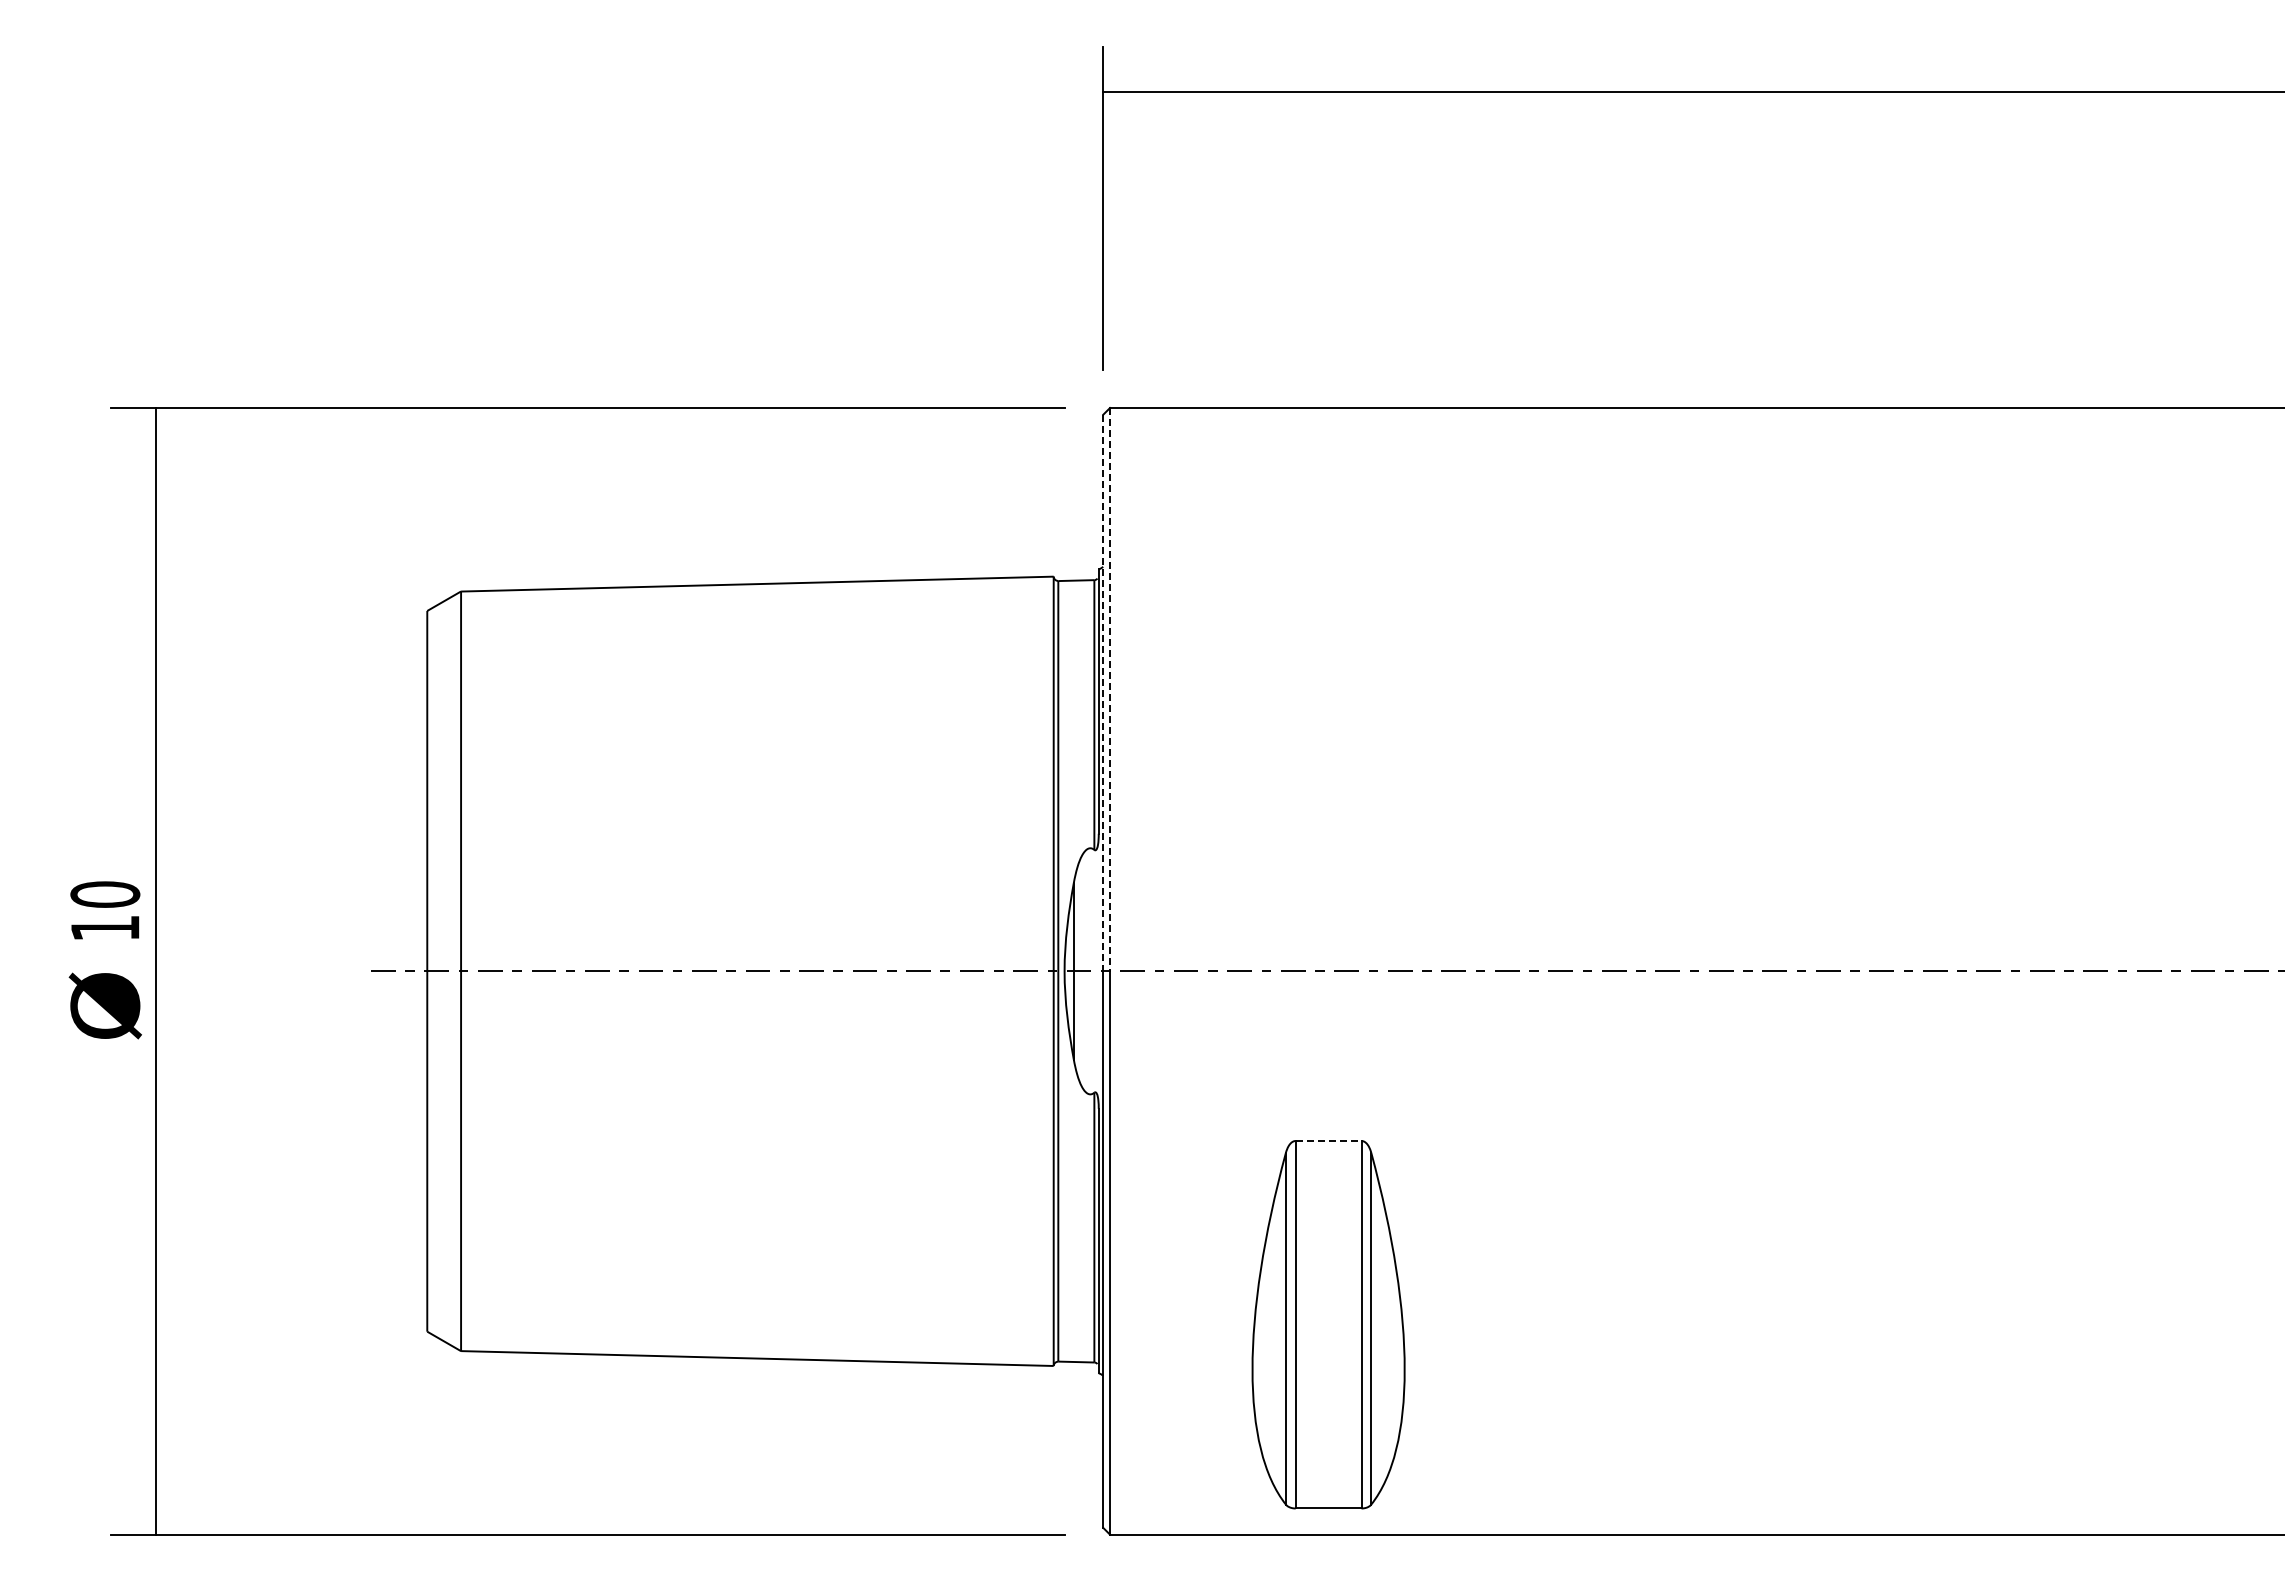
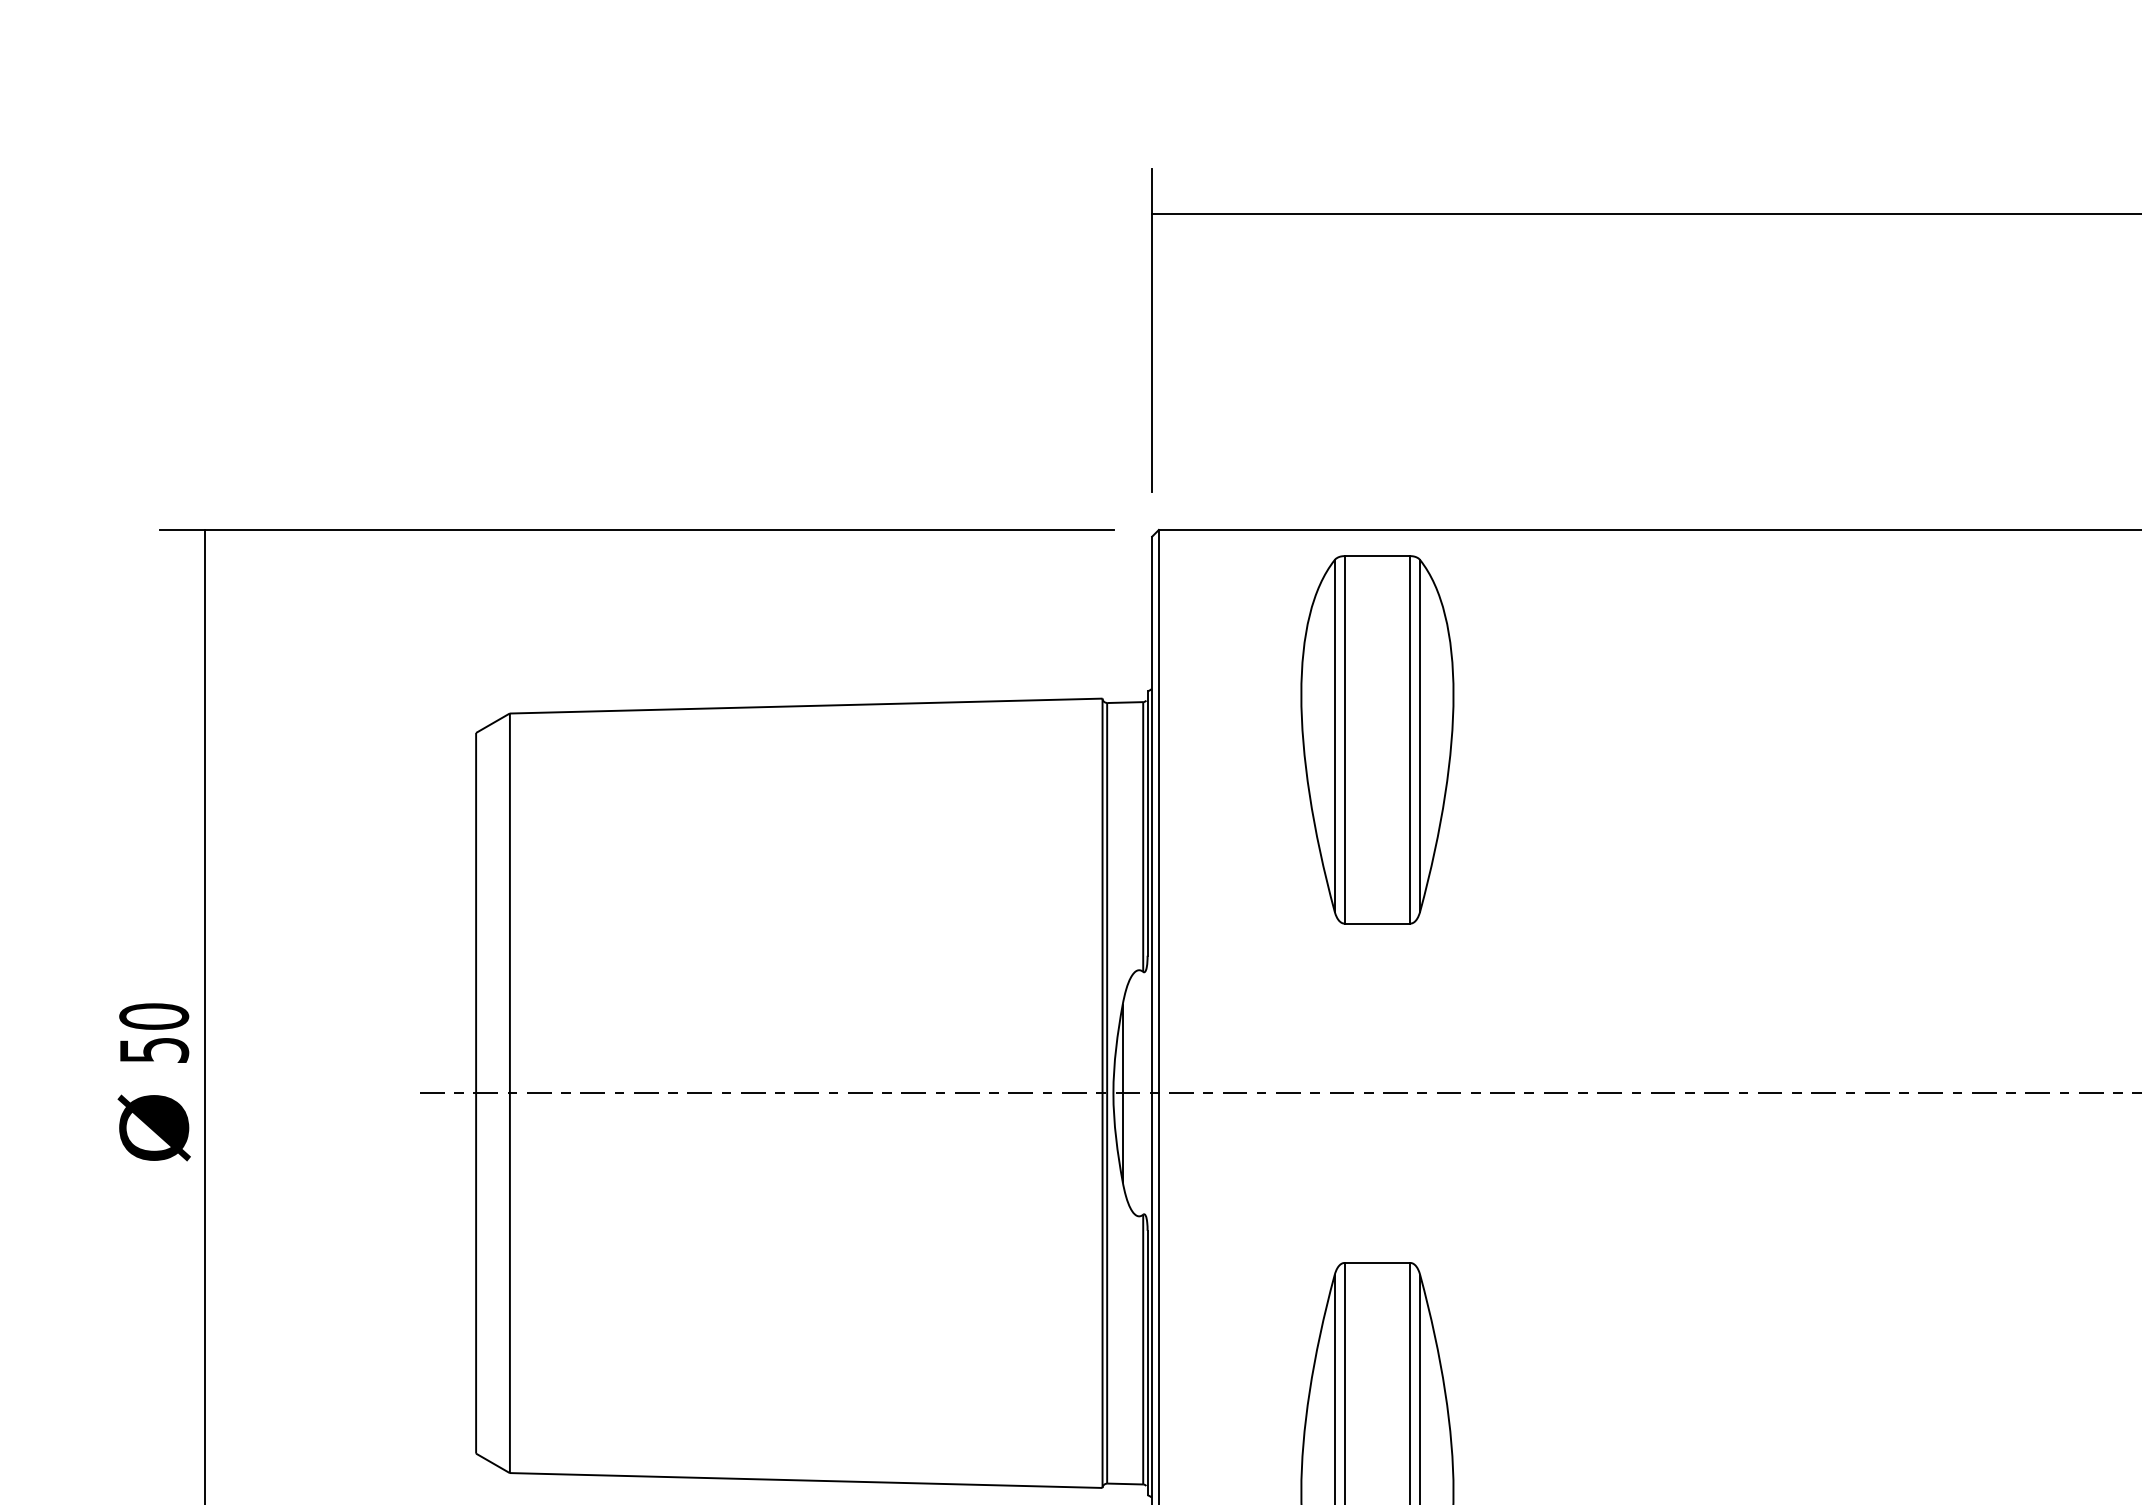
part: (1328, 617) -> (1377, 739), added
line: (1110, 689) -> (1159, 811), dashed -> solid
line: (1103, 693) -> (1152, 815), dashed -> solid
text: (105, 928) -> (154, 1050), 10 -> 50
line: (1328, 1141) -> (1377, 1263), dashed -> solid

